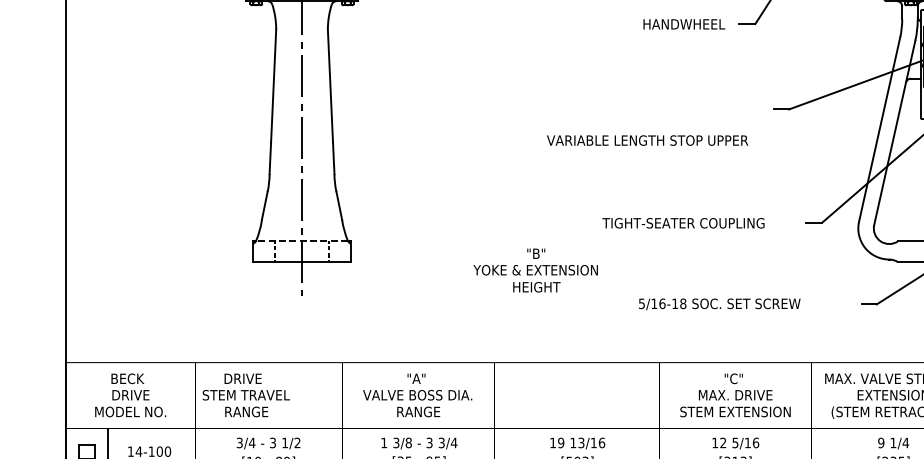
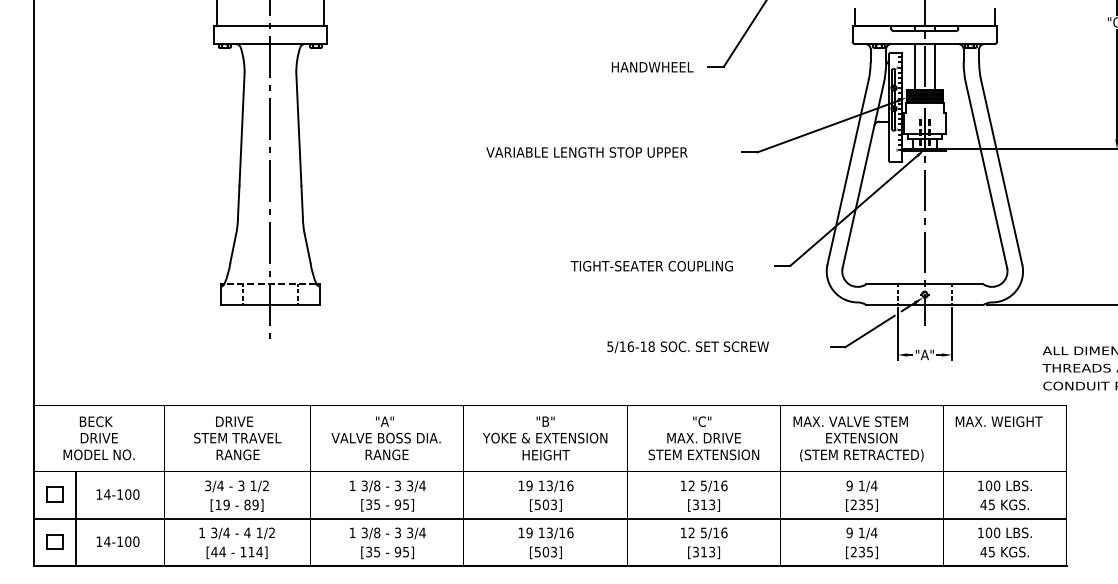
text: (647, 140) -> (586, 152), moved
text: (536, 270) -> (545, 438), moved
text: (246, 395) -> (237, 438), moved

